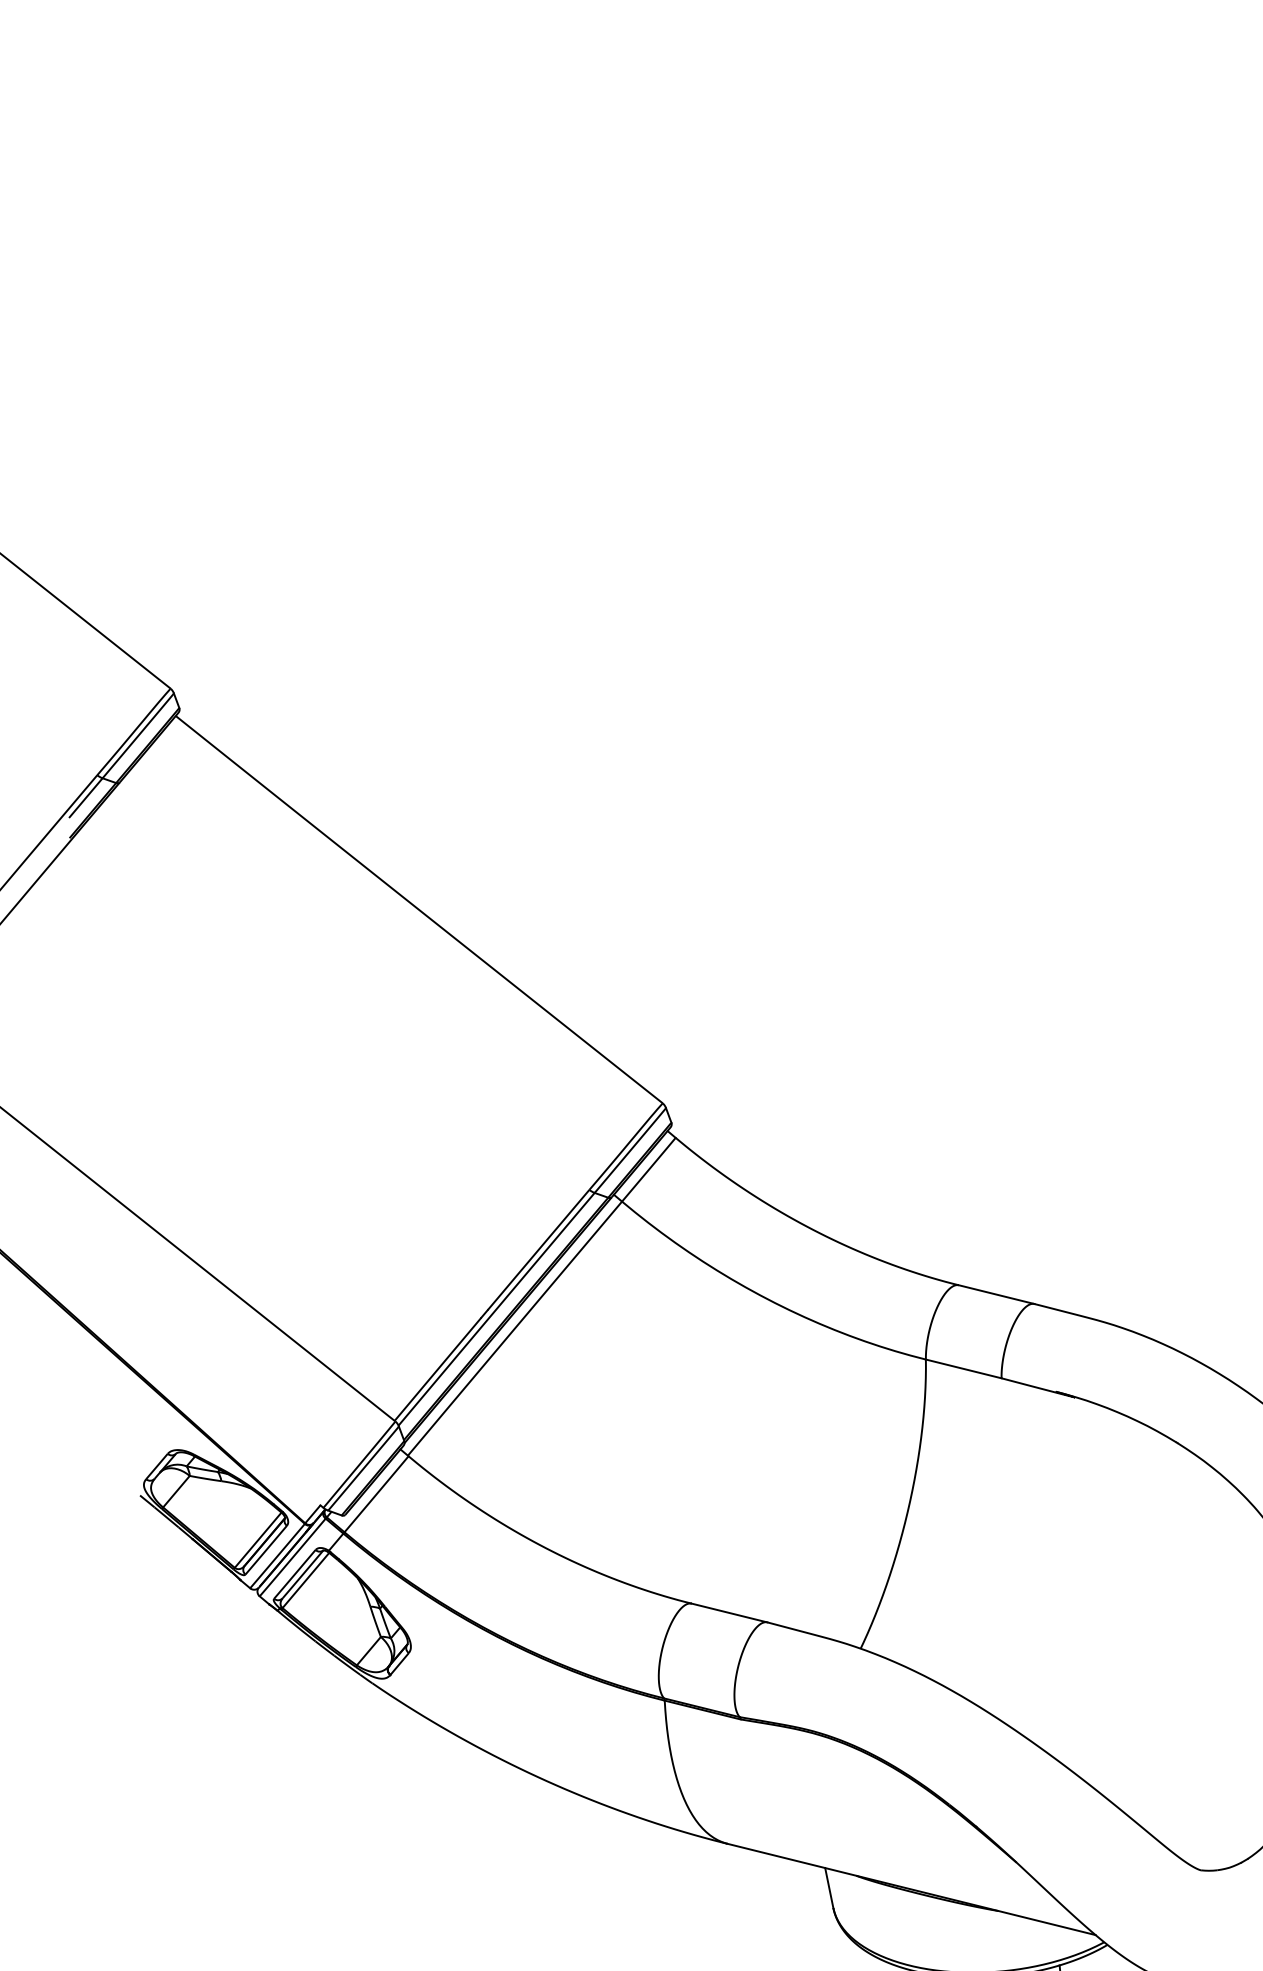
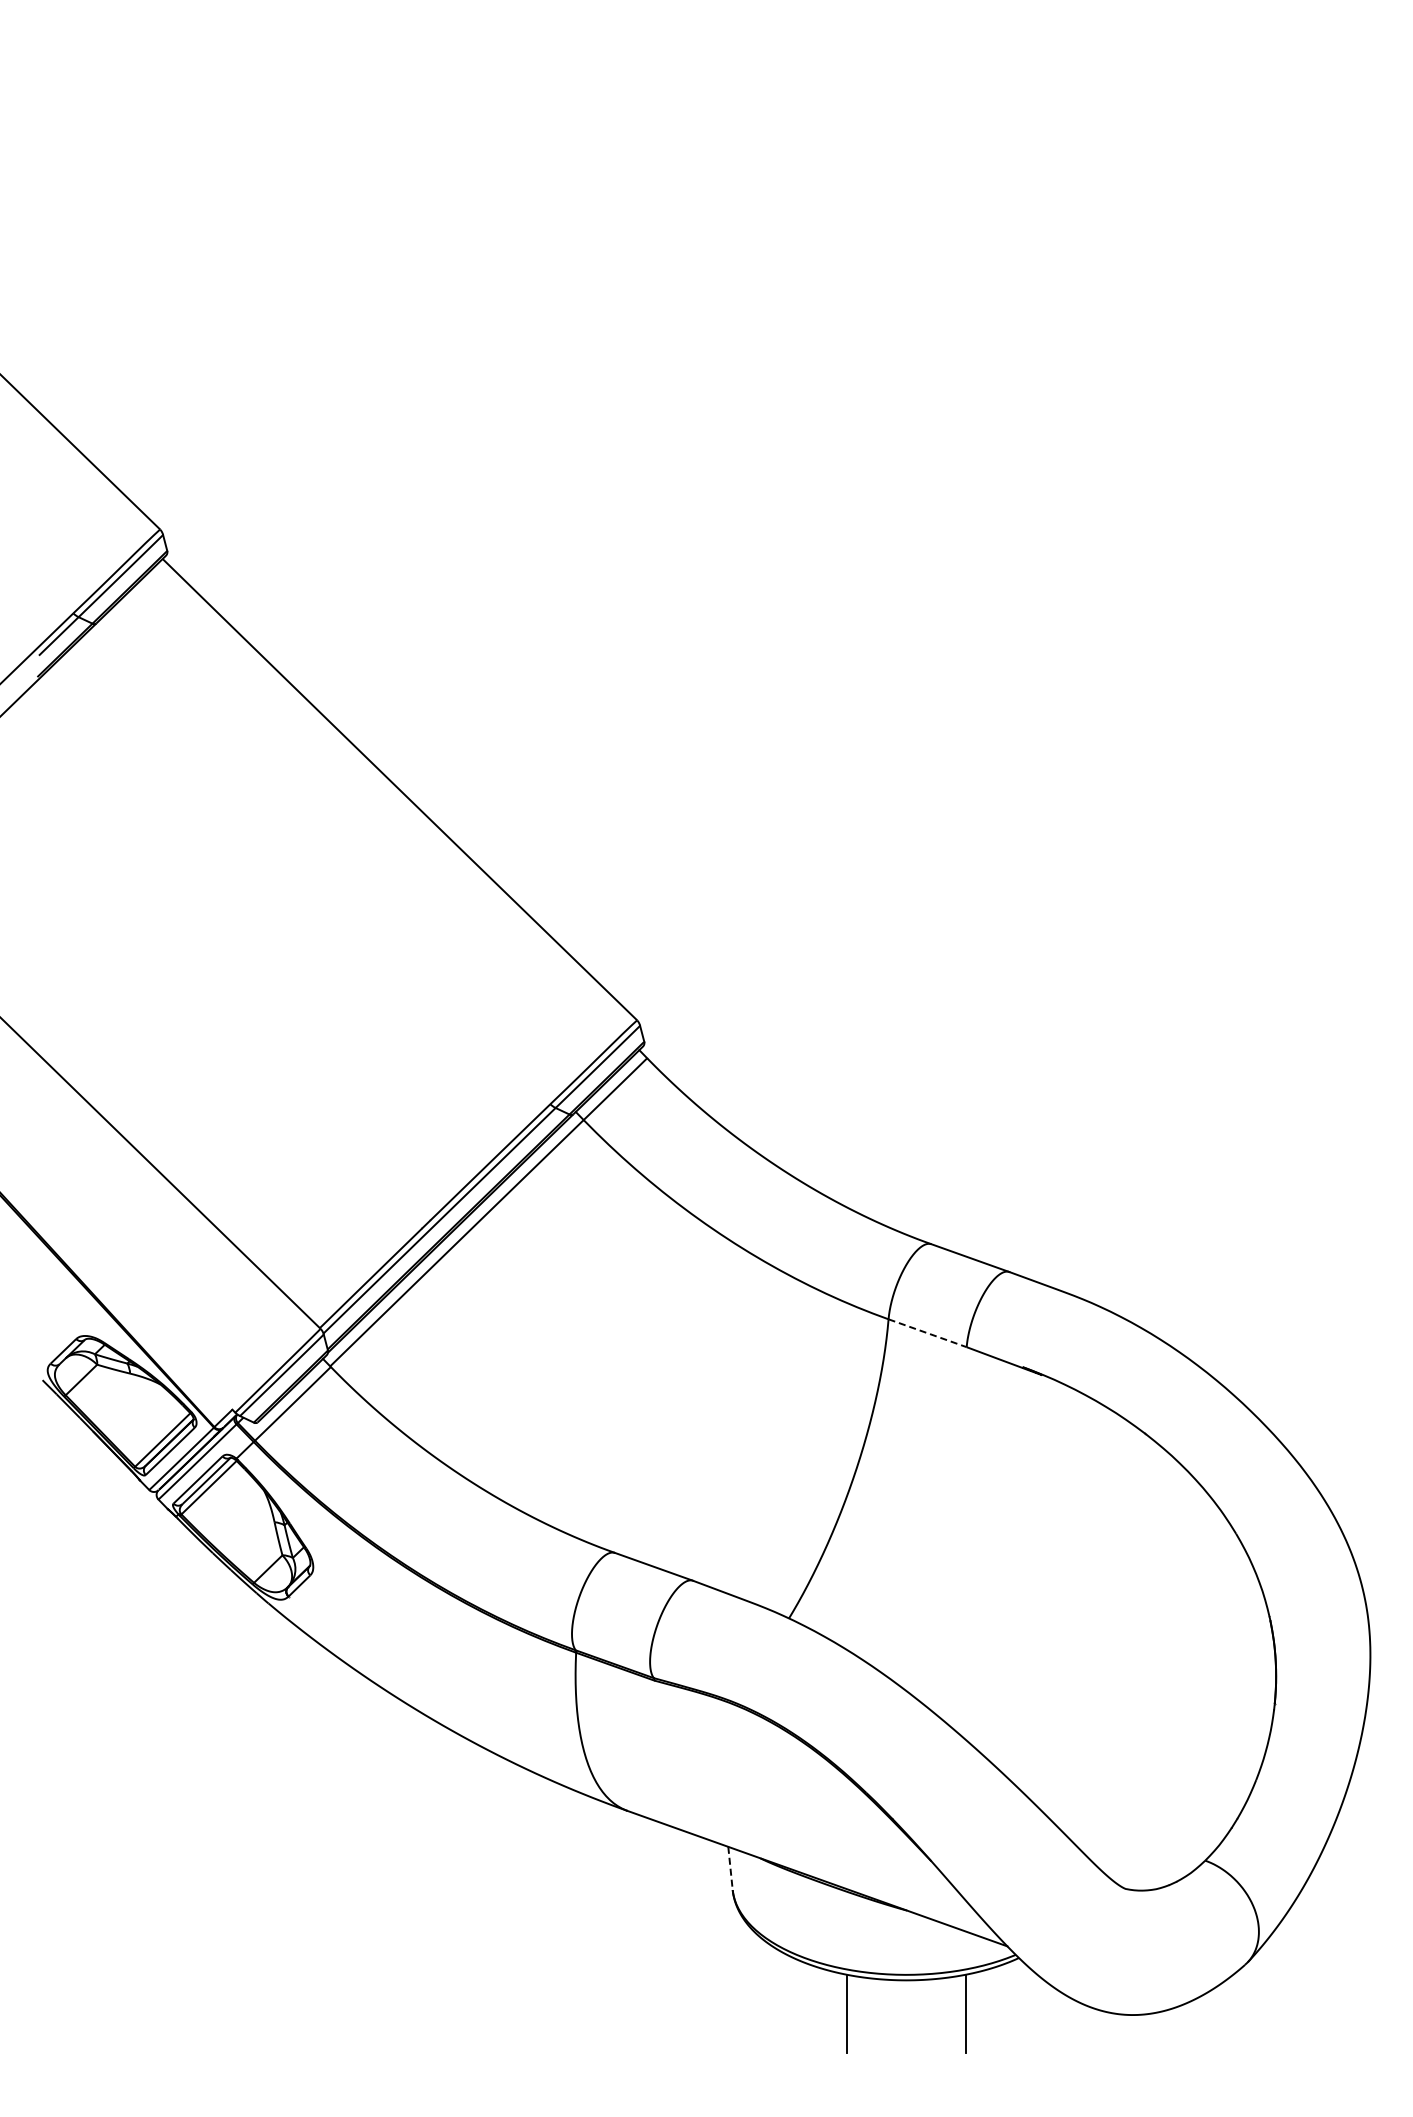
line: (964, 1369) -> (928, 1333), solid -> dashed
line: (829, 1888) -> (730, 1868), solid -> dashed

